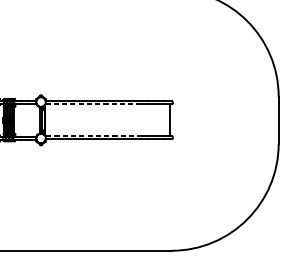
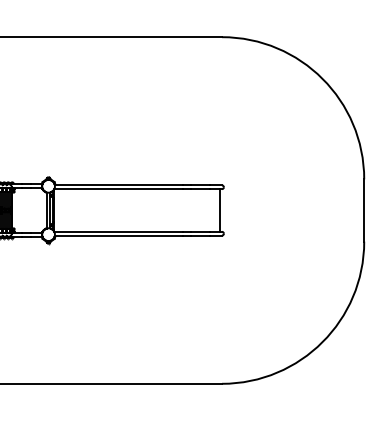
line: (94, 104) -> (119, 189), dashed -> solid
line: (93, 136) -> (118, 231), dashed -> solid

